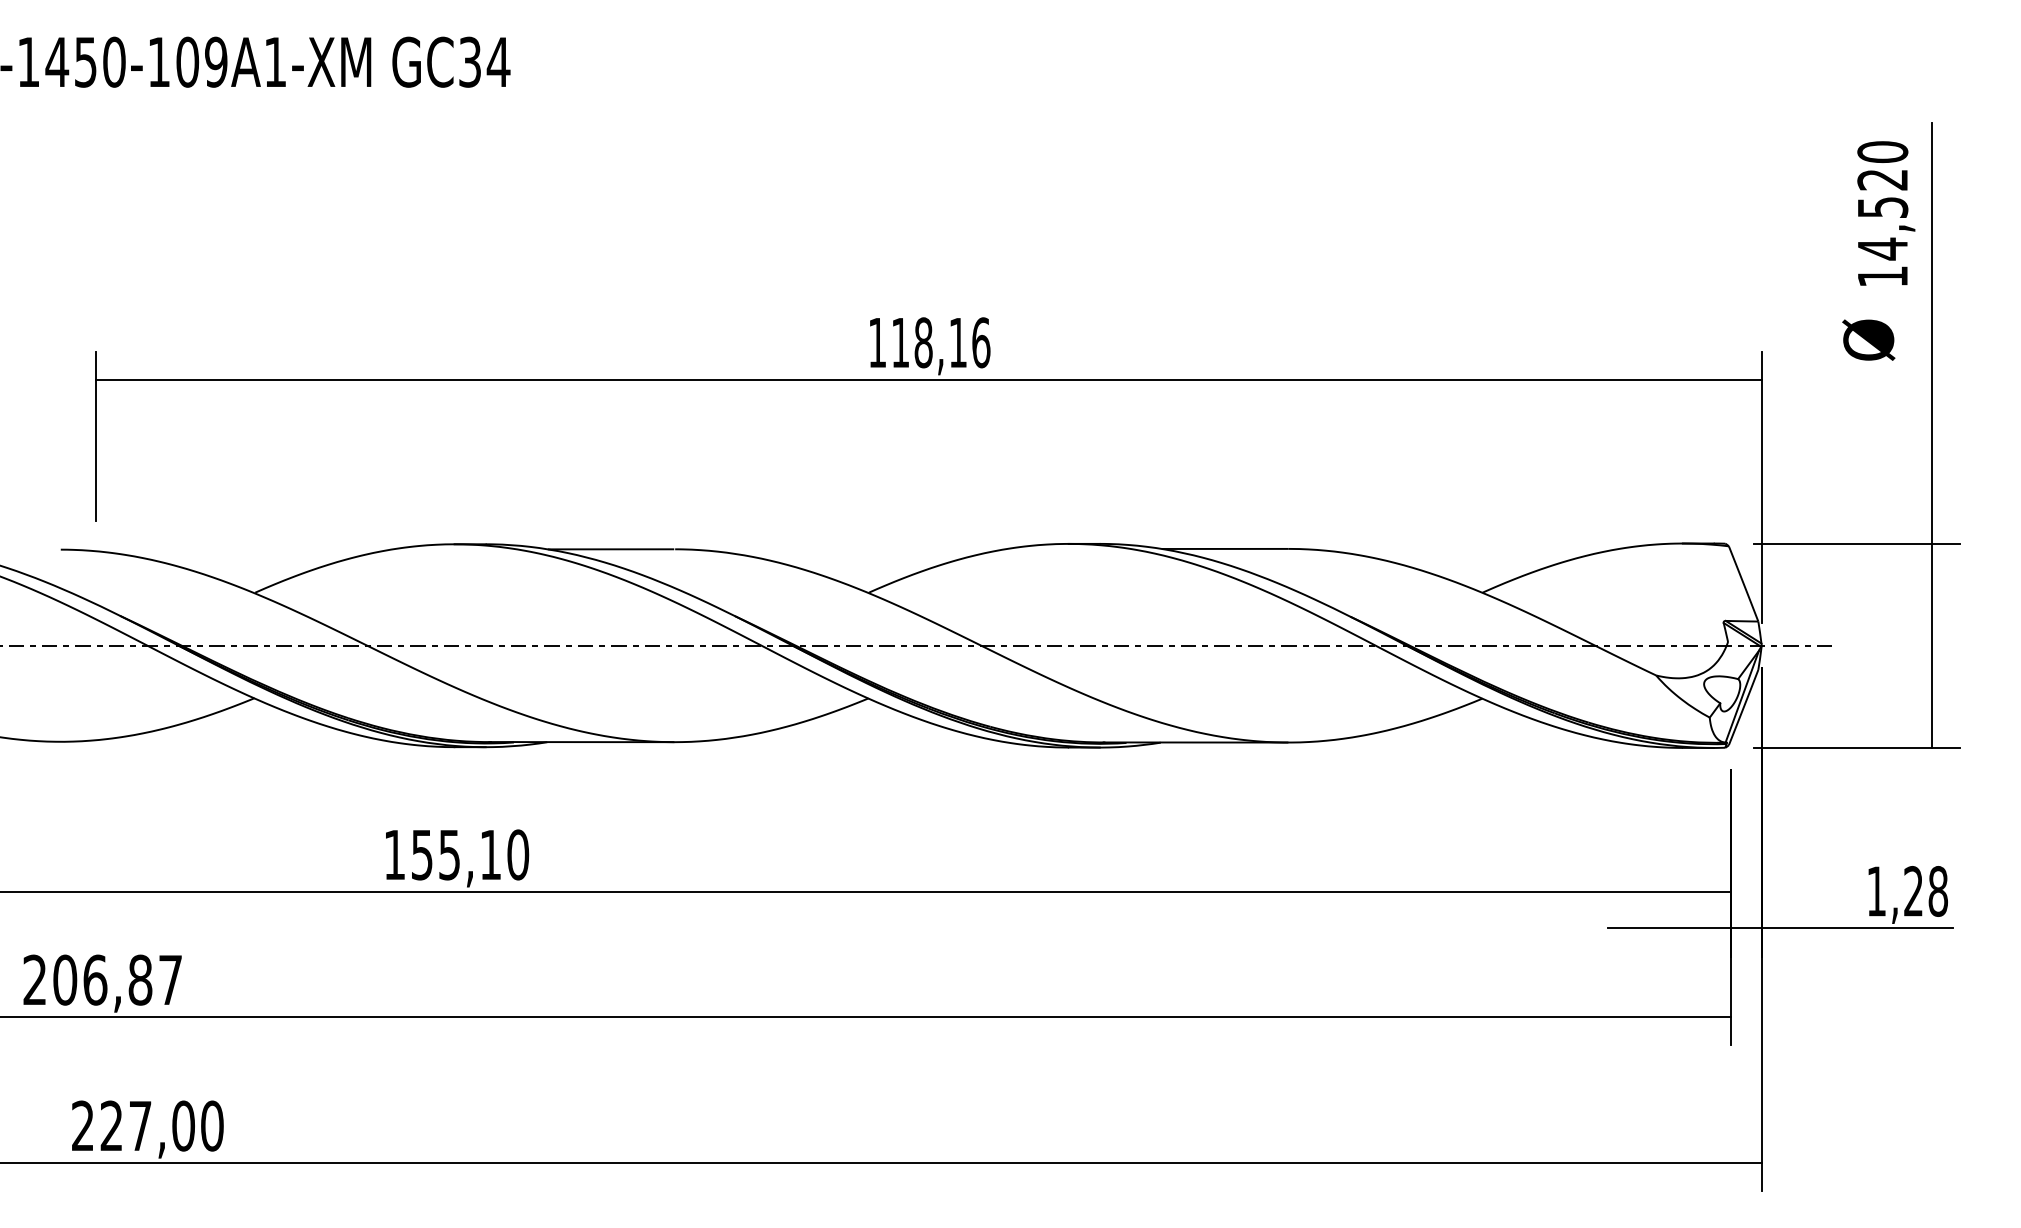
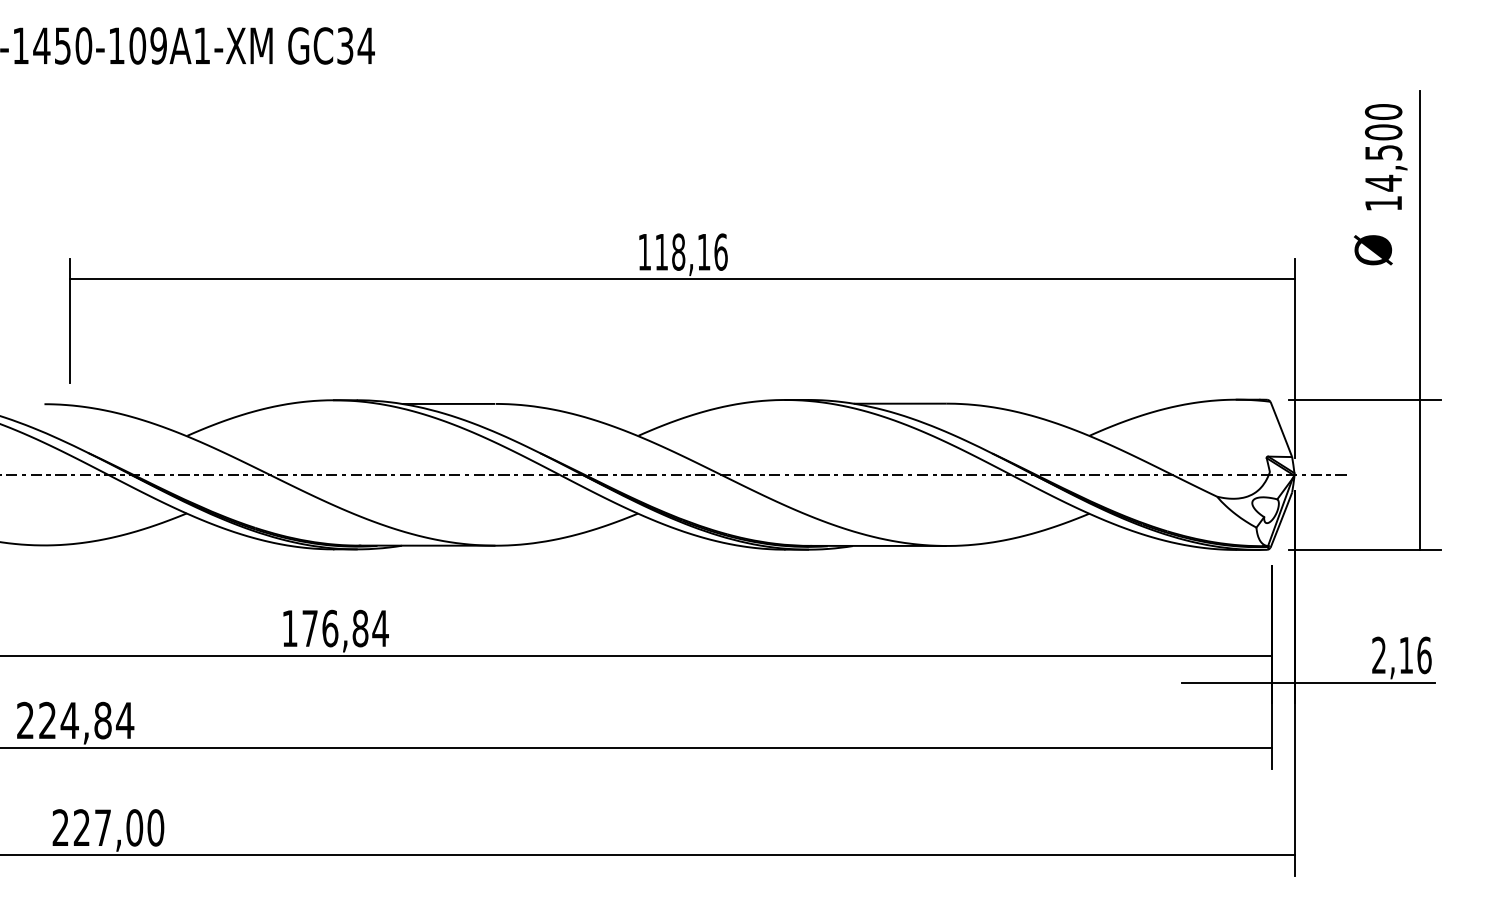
text: (1882, 179) -> (1383, 132), 14,520 -> 14,500
text: (470, 854) -> (345, 628), 155,10 -> 176,84
text: (1907, 891) -> (1401, 655), 1,28 -> 2,16
text: (118, 979) -> (86, 720), 206,87 -> 224,84

